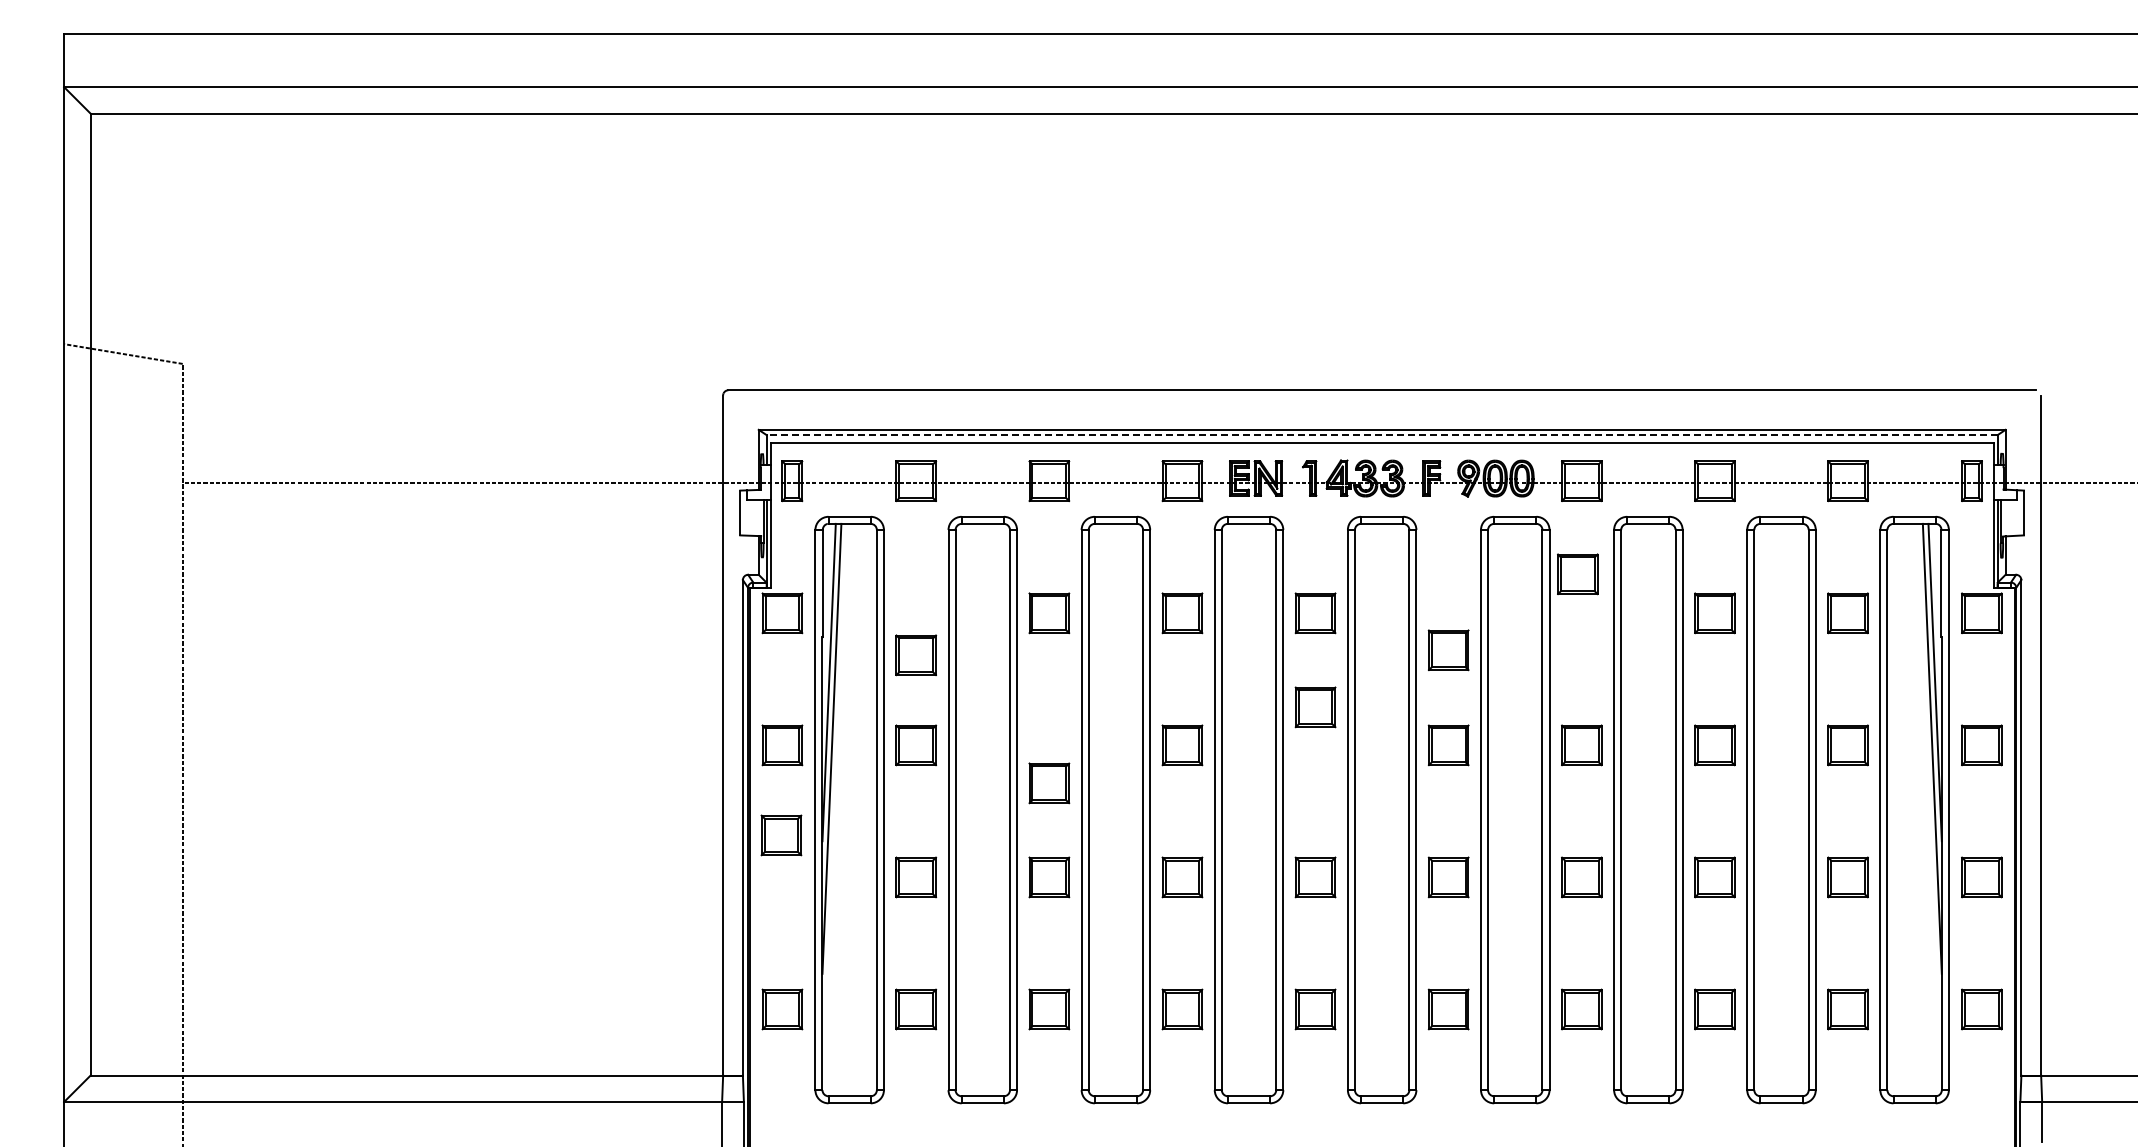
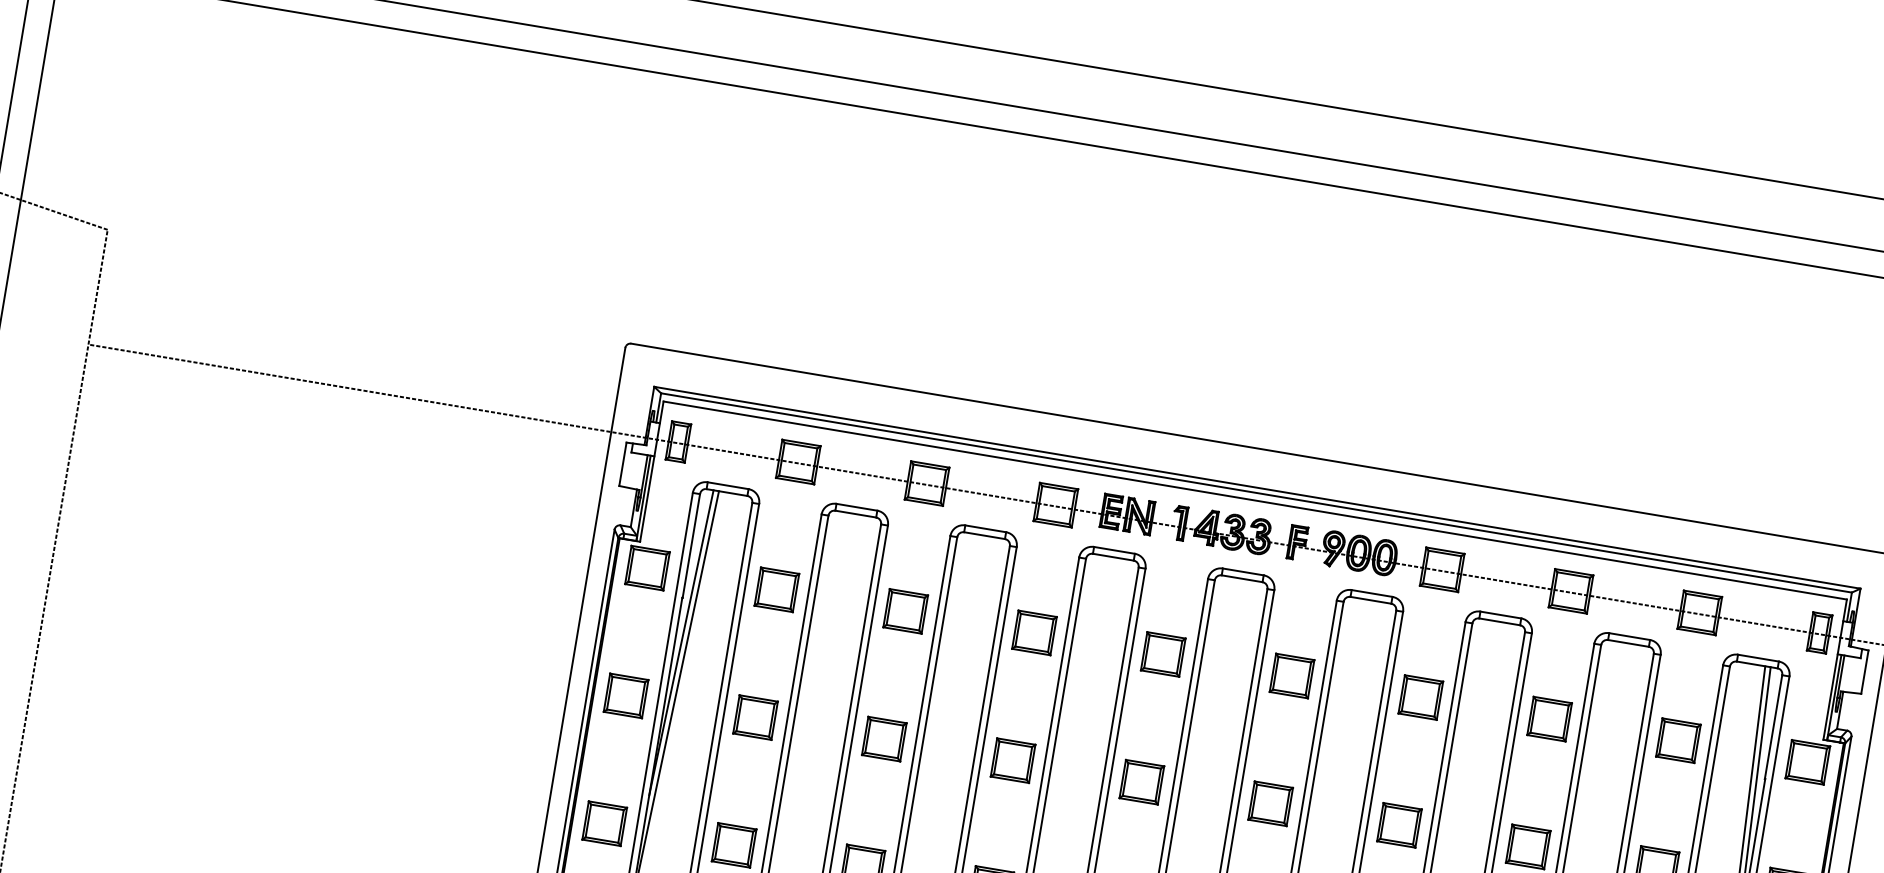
line: (1381, 435) -> (1255, 493), dashed -> solid
part: (1577, 574) -> (1420, 697), moved
part: (1448, 650) -> (1291, 676), moved
part: (916, 655) -> (777, 590), moved
part: (1315, 707) -> (1141, 782), moved
part: (1049, 783) -> (884, 739), moved
part: (781, 835) -> (604, 823), moved

